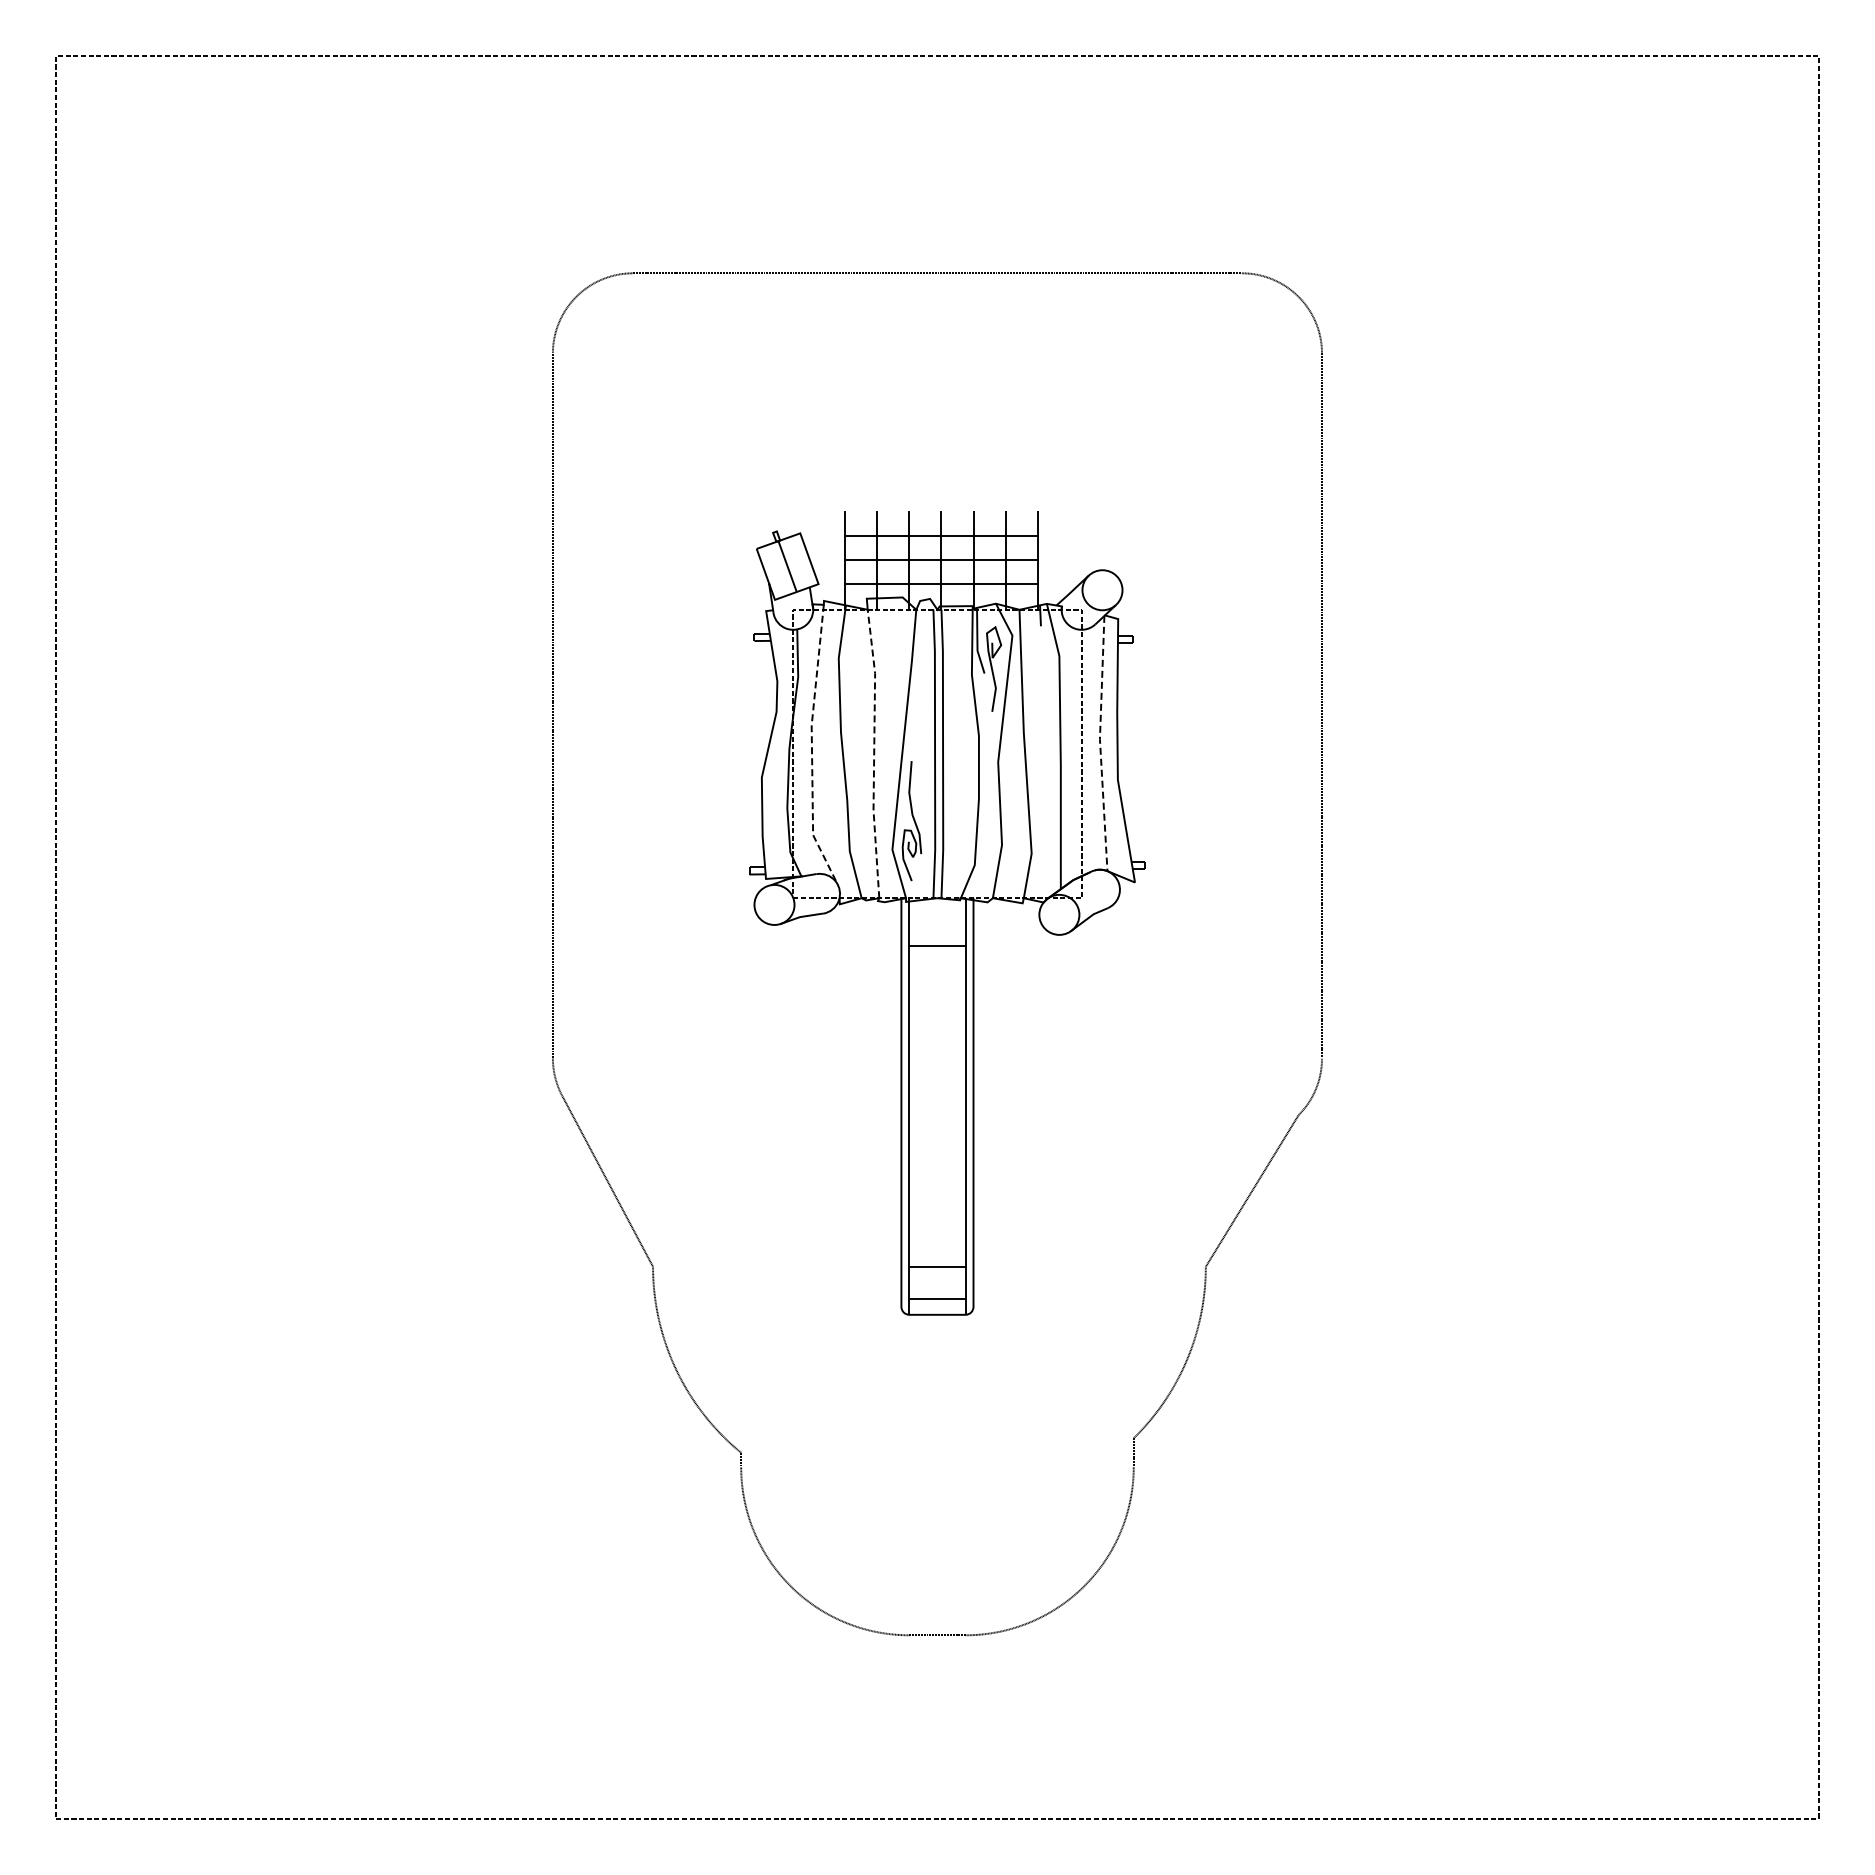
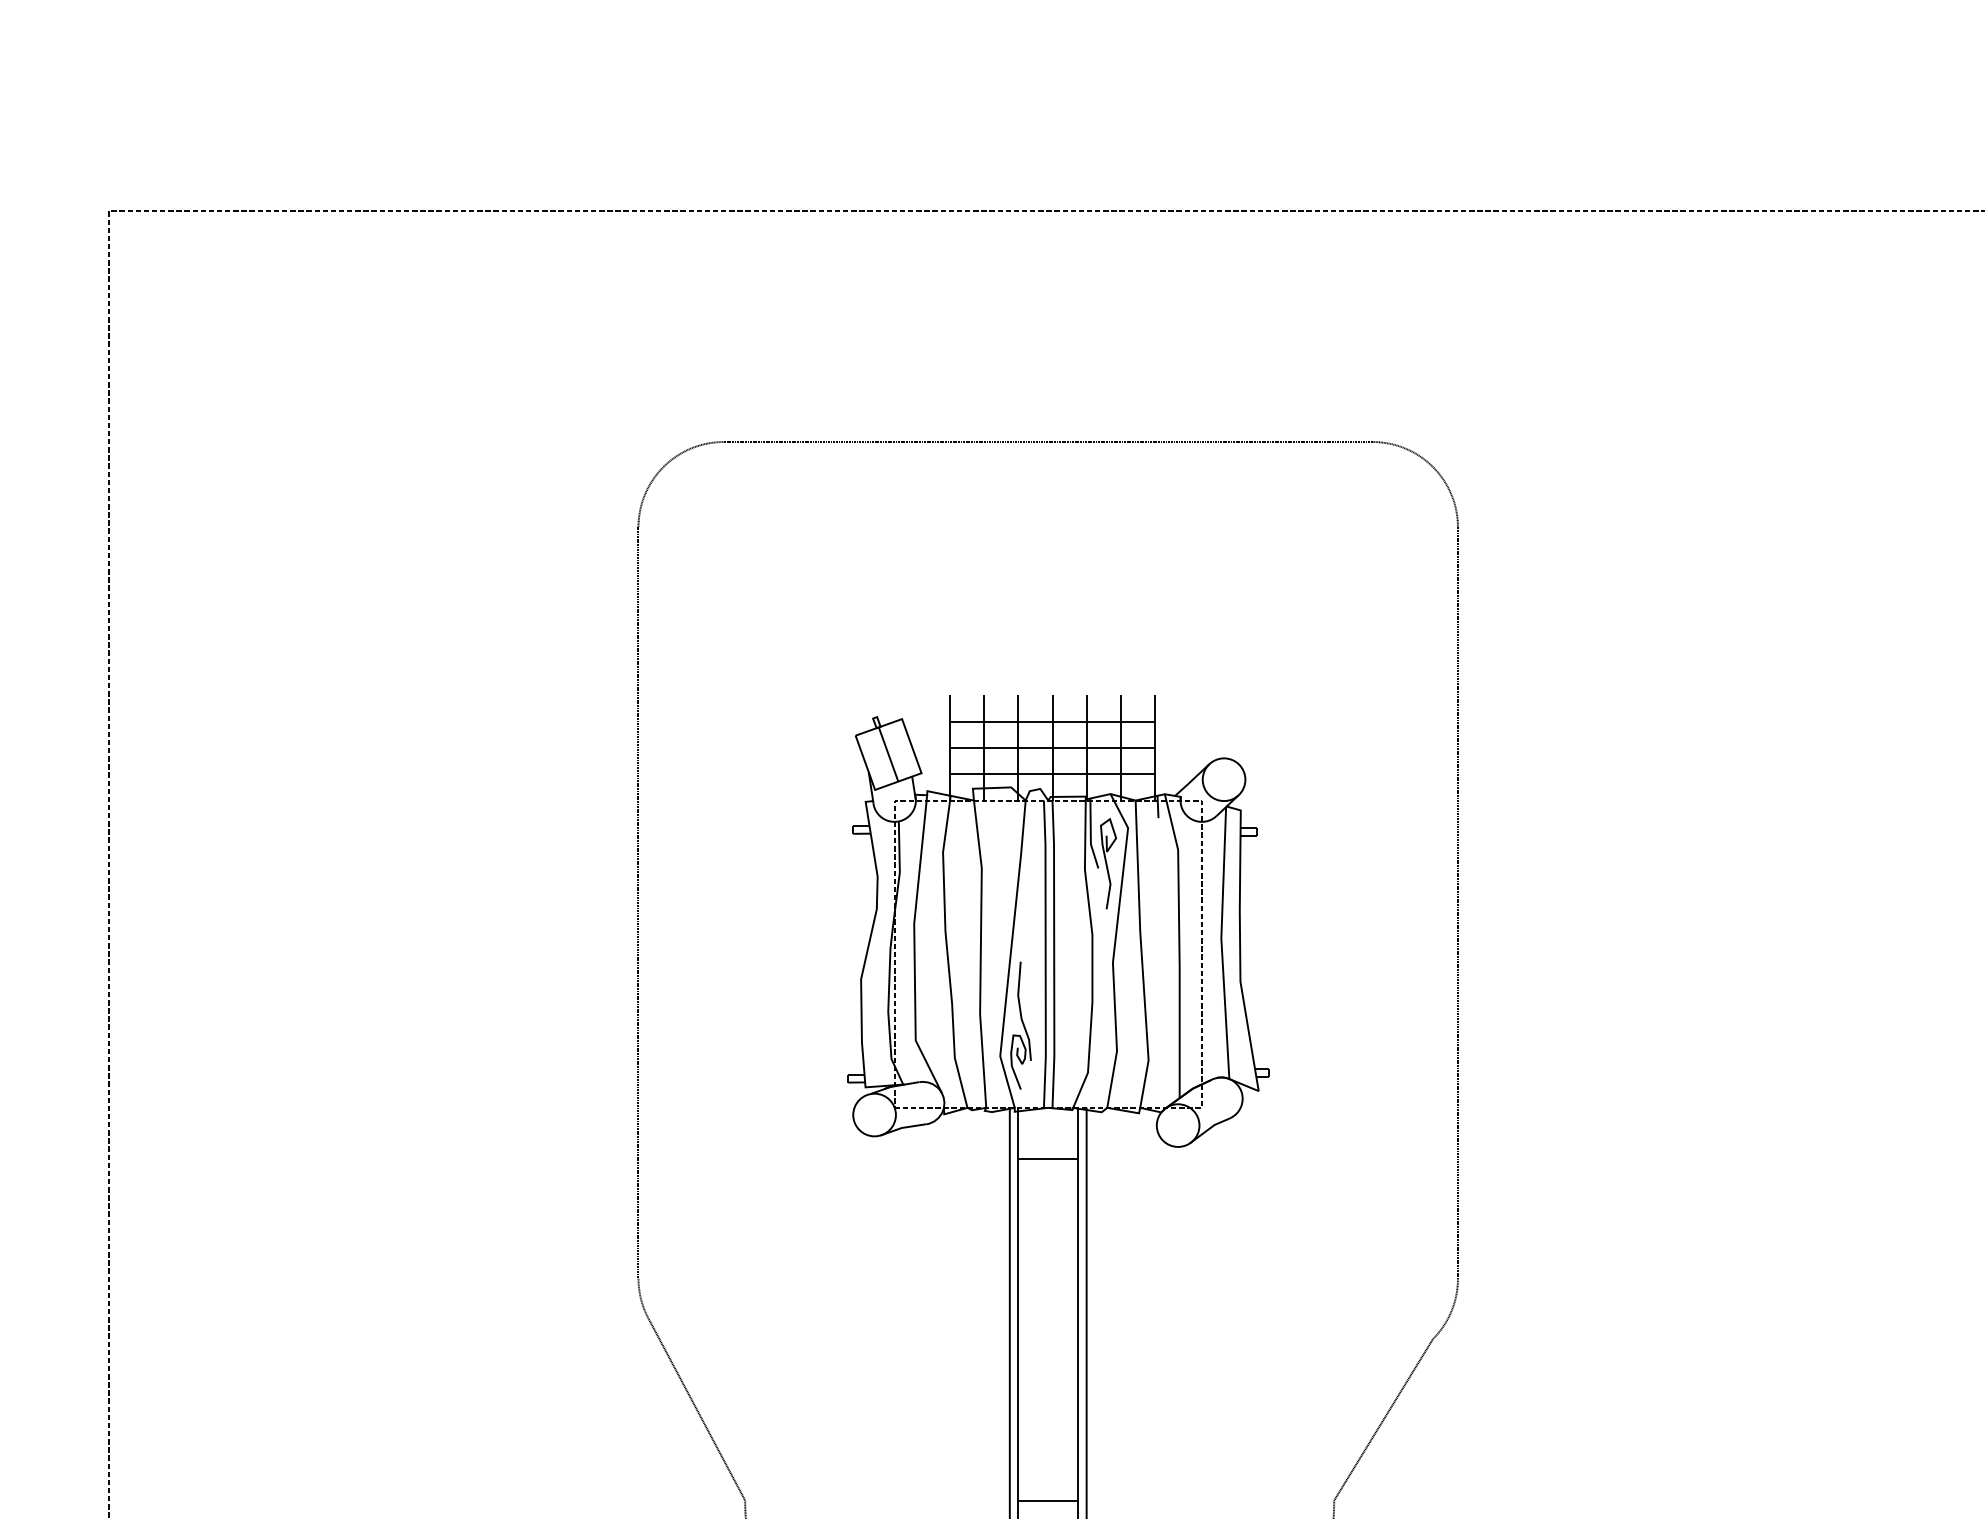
line: (1100, 743) -> (1221, 943), dashed -> solid
line: (811, 747) -> (914, 947), dashed -> solid
line: (874, 753) -> (981, 953), dashed -> solid

